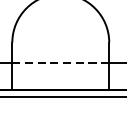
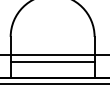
line: (60, 62) -> (52, 54), dashed -> solid
line: (60, 72) -> (52, 62), added

